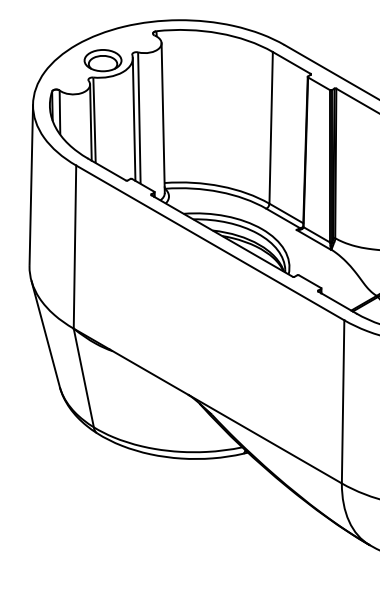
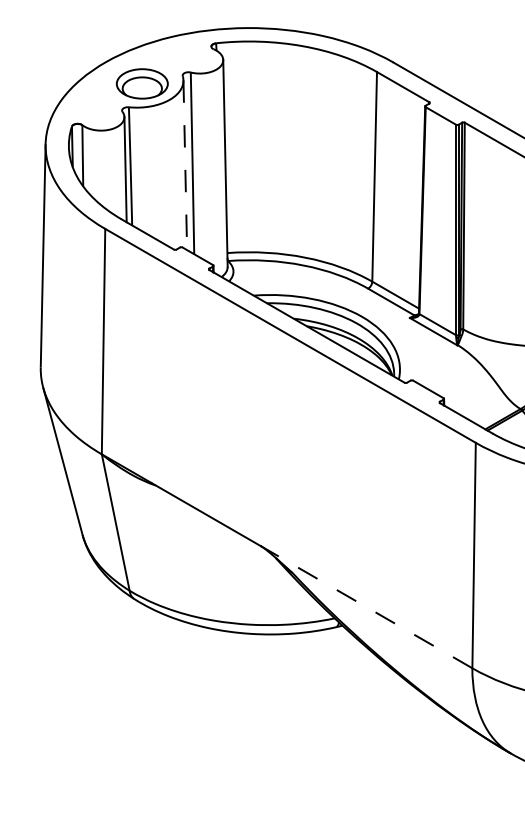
line: (134, 119) -> (185, 165), solid -> dashed
line: (264, 438) -> (365, 606), solid -> dashed

